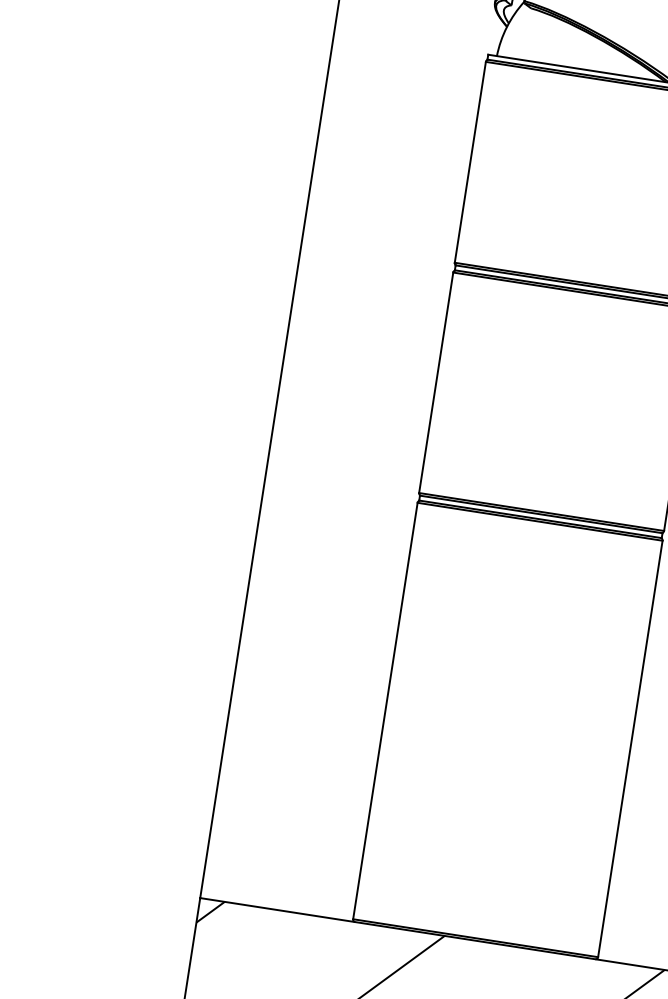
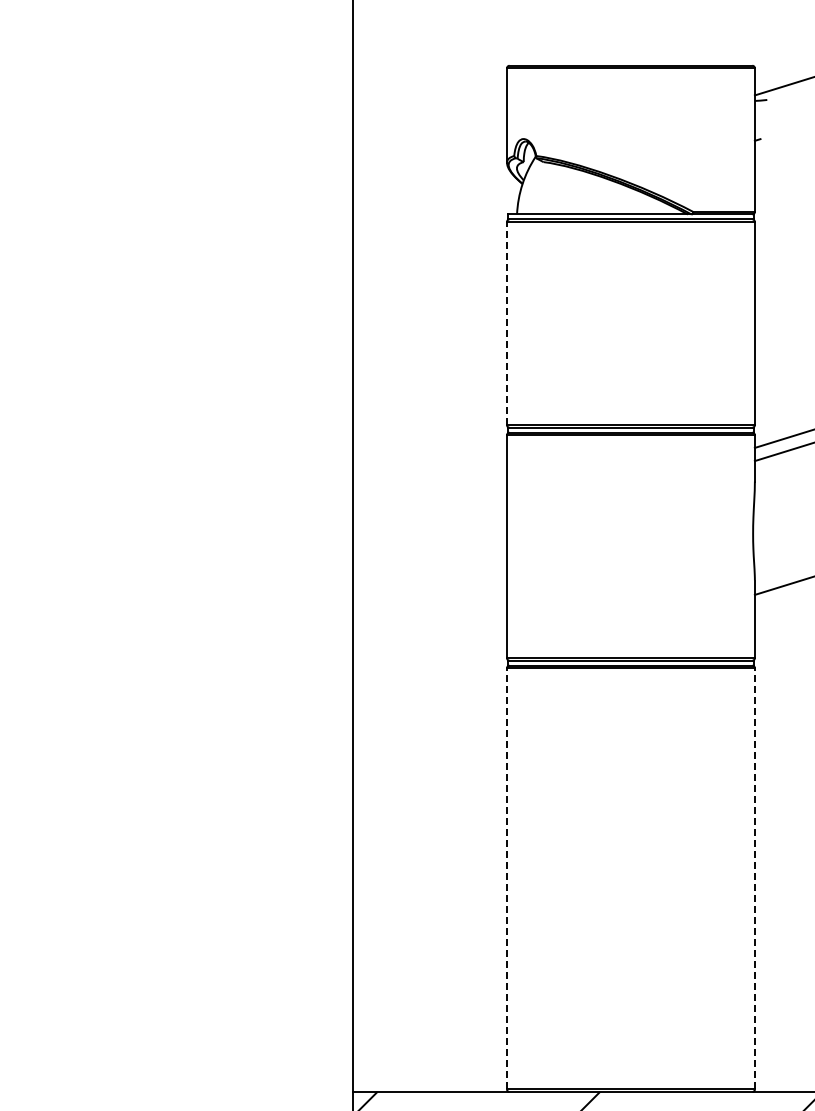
line: (470, 162) -> (507, 323), solid -> dashed
line: (385, 710) -> (507, 878), solid -> dashed
line: (630, 748) -> (754, 878), solid -> dashed

